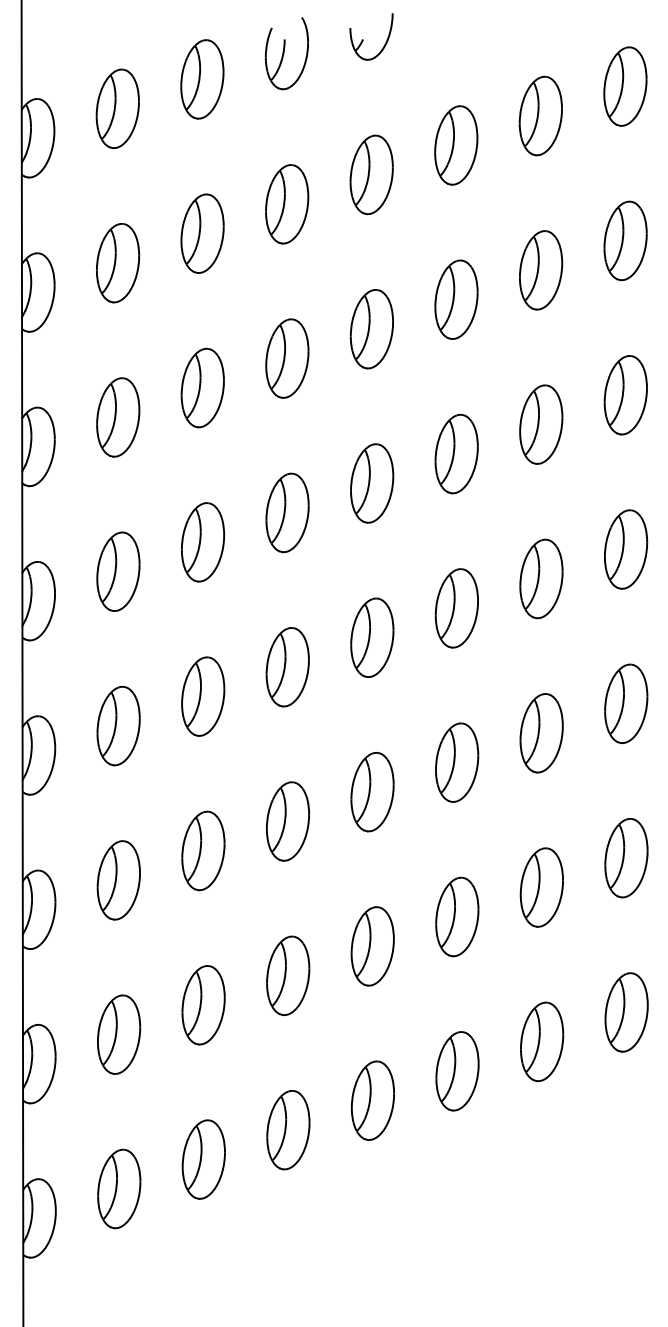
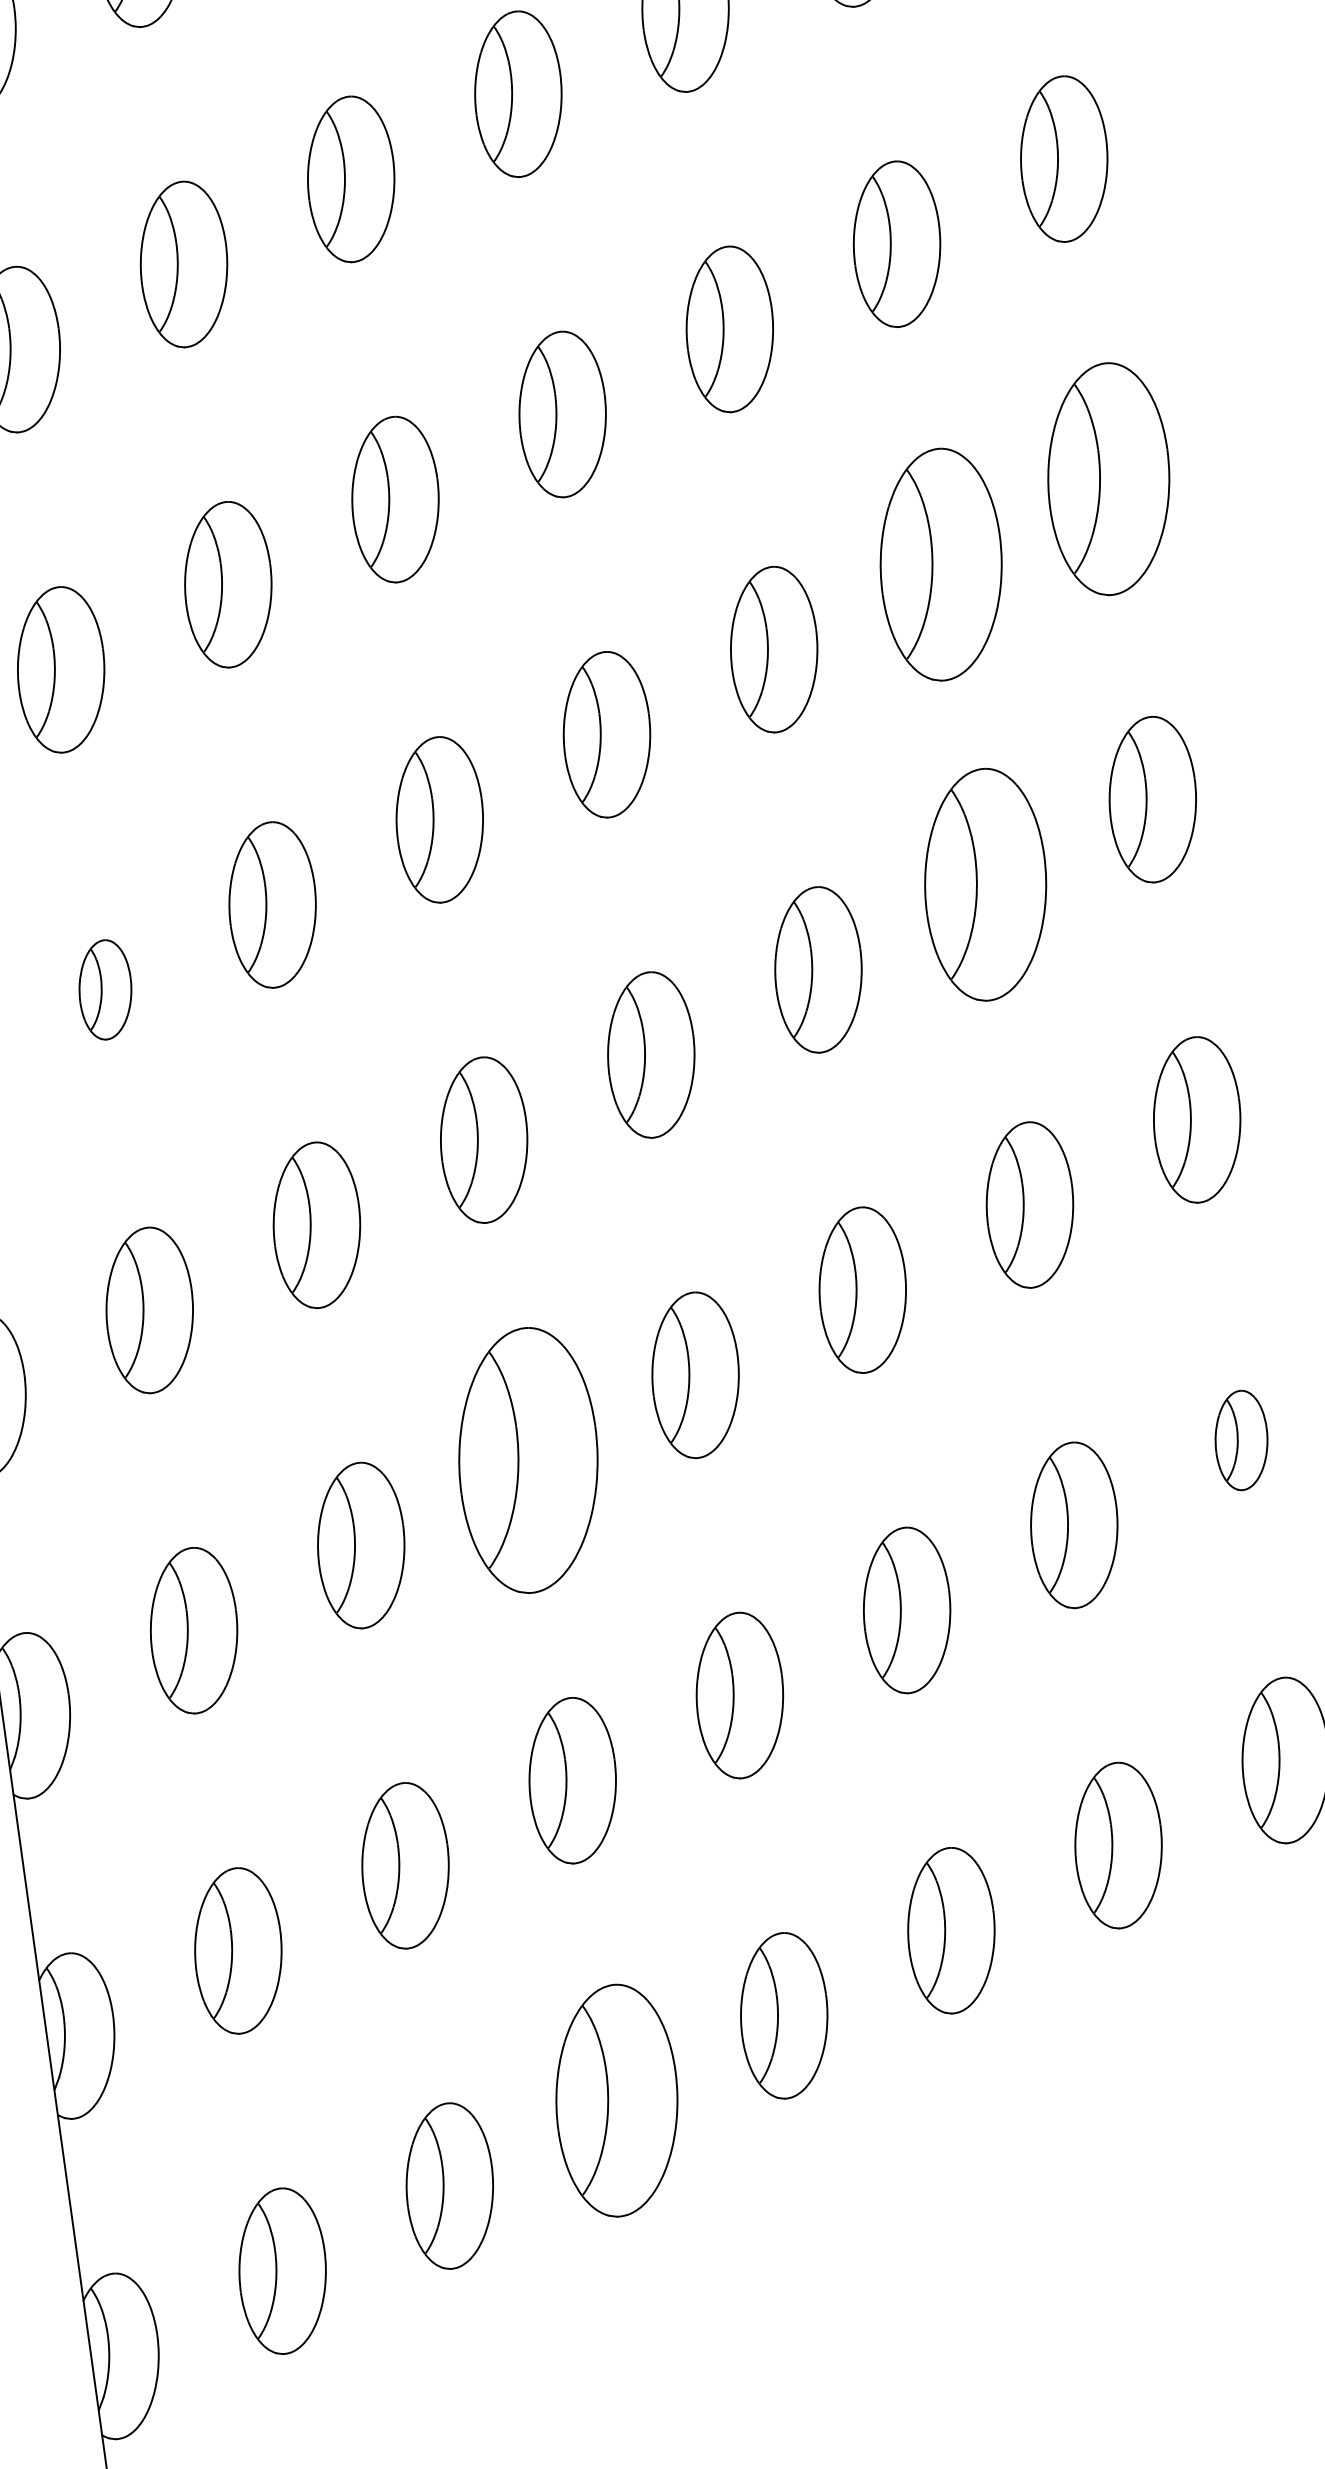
part: (625, 395) -> (1107, 480), size x1.4
part: (541, 424) -> (941, 564), size x1.4
part: (118, 571) -> (105, 989), size x0.6
part: (541, 578) -> (985, 883), size x1.4
part: (287, 821) -> (527, 1460), size x1.6
part: (626, 858) -> (1241, 1440), size x0.6
part: (288, 1130) -> (617, 2101), size x1.4

